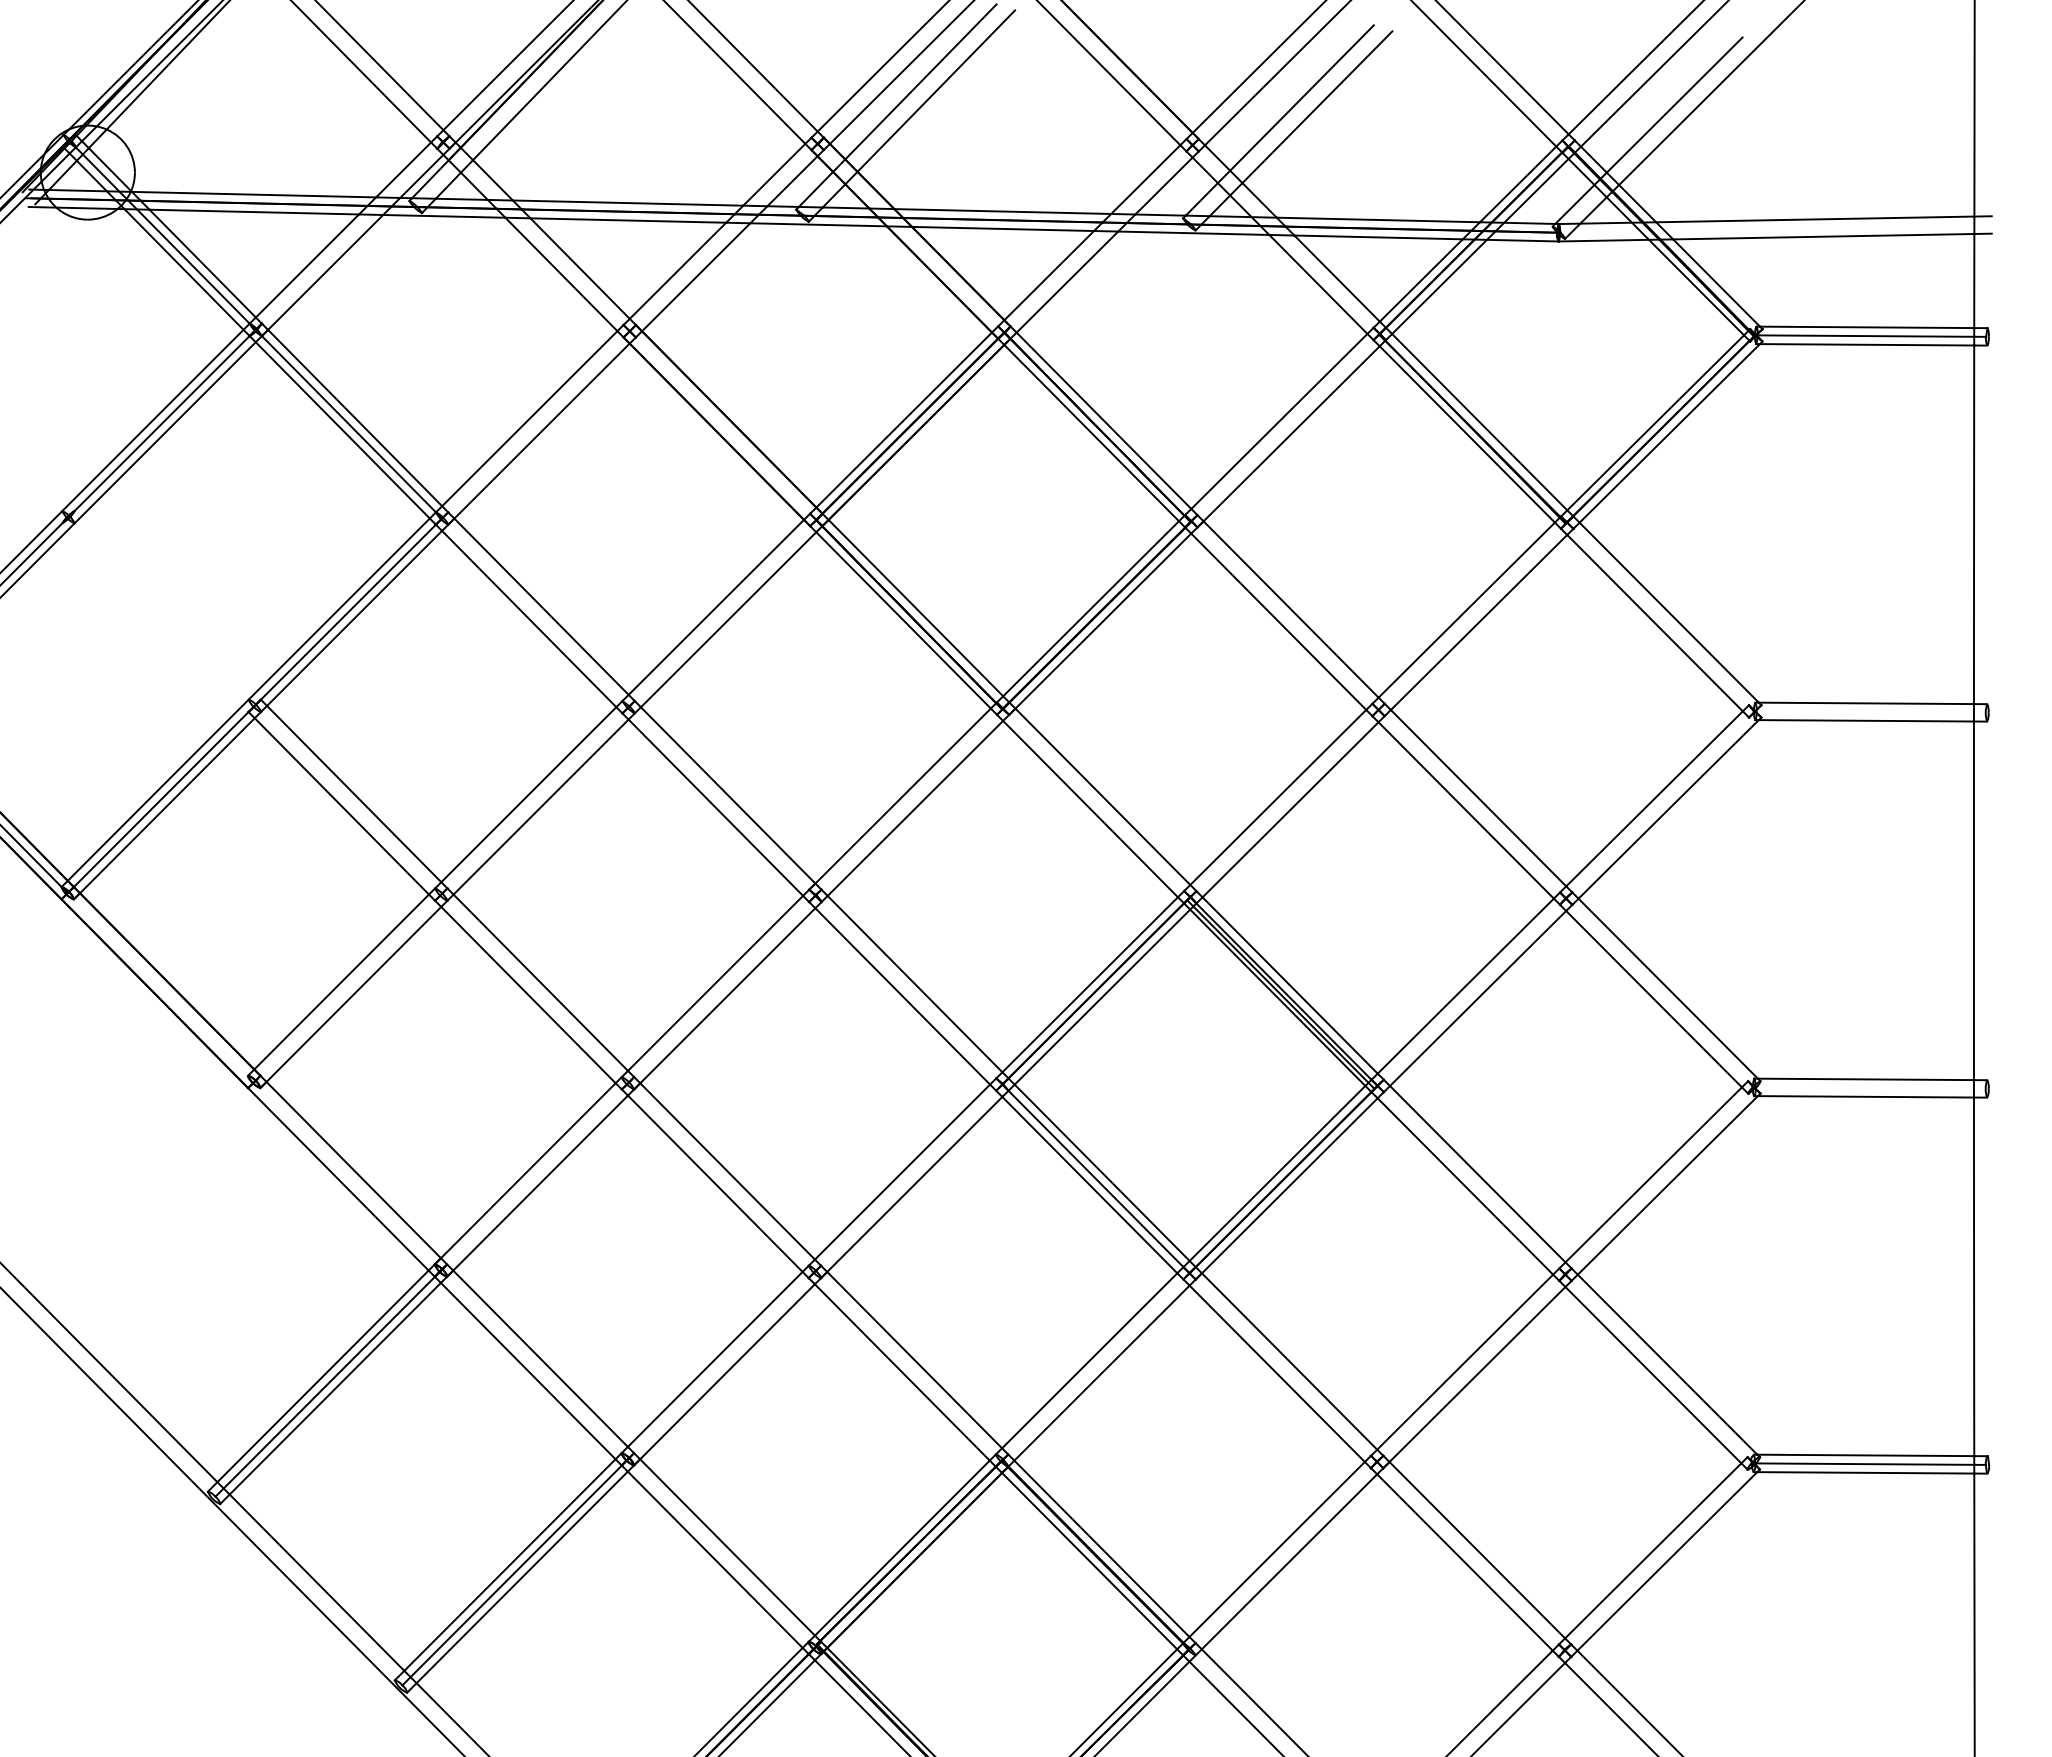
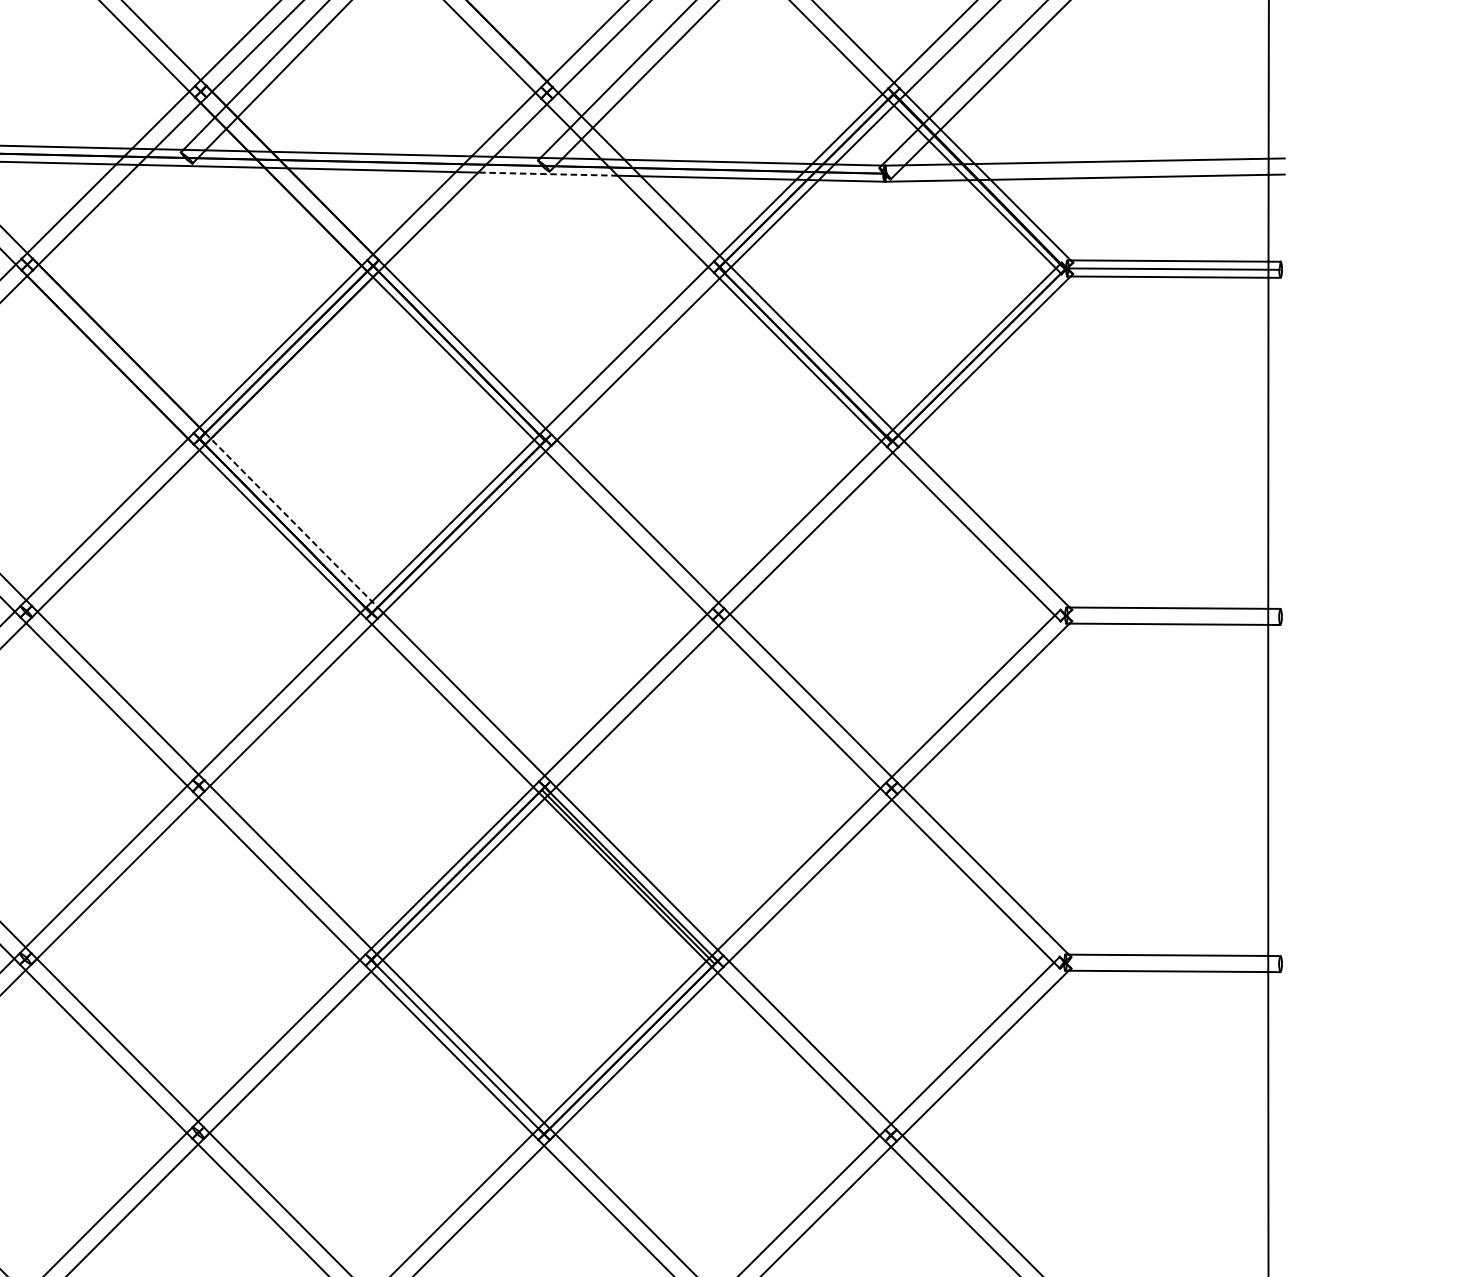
line: (1193, 233) -> (547, 174), solid -> dashed
line: (915, 608) -> (291, 520), solid -> dashed

